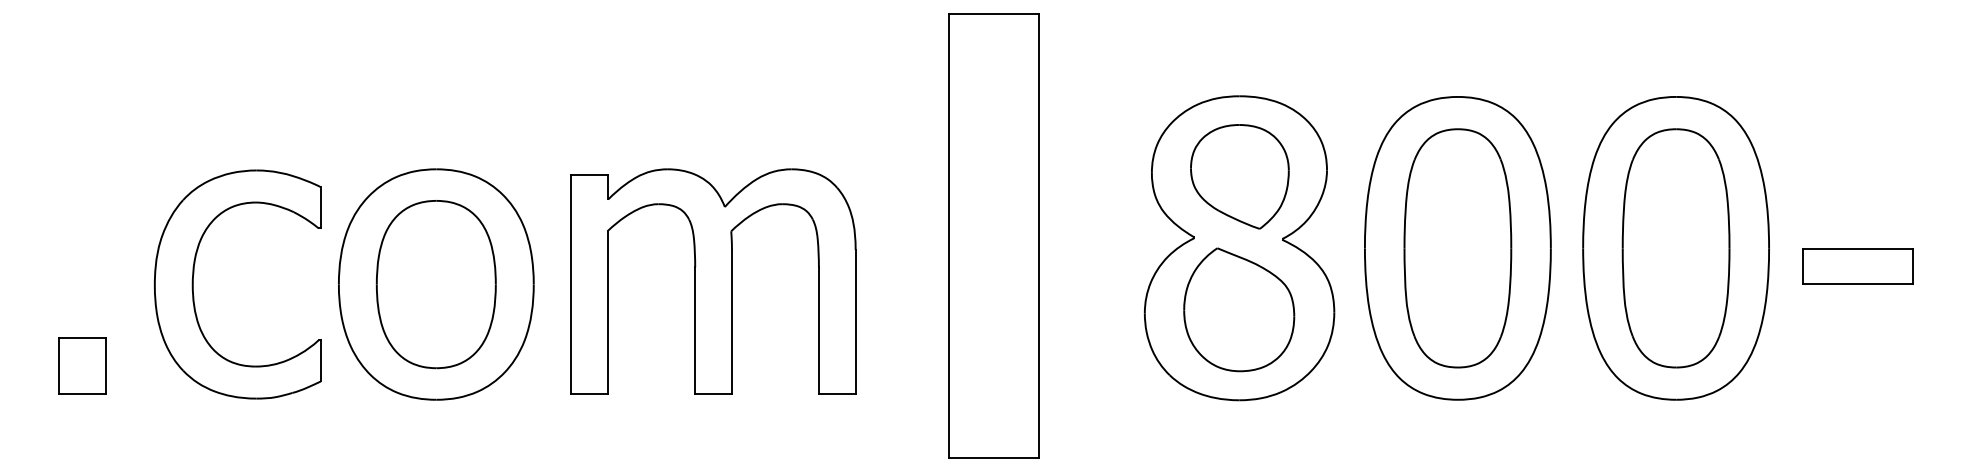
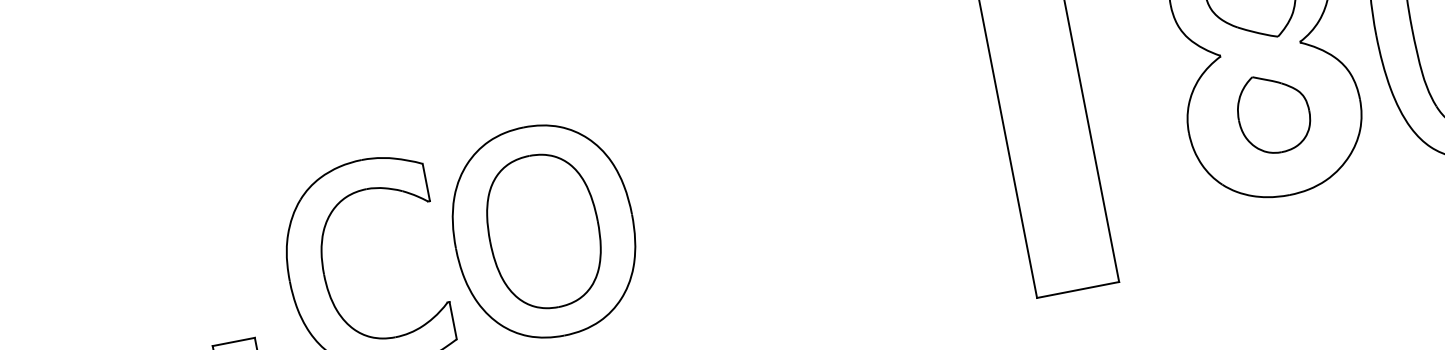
part: (713, 281) -> (793, 180), removed
part: (1239, 309) -> (1273, 113), size x0.7

